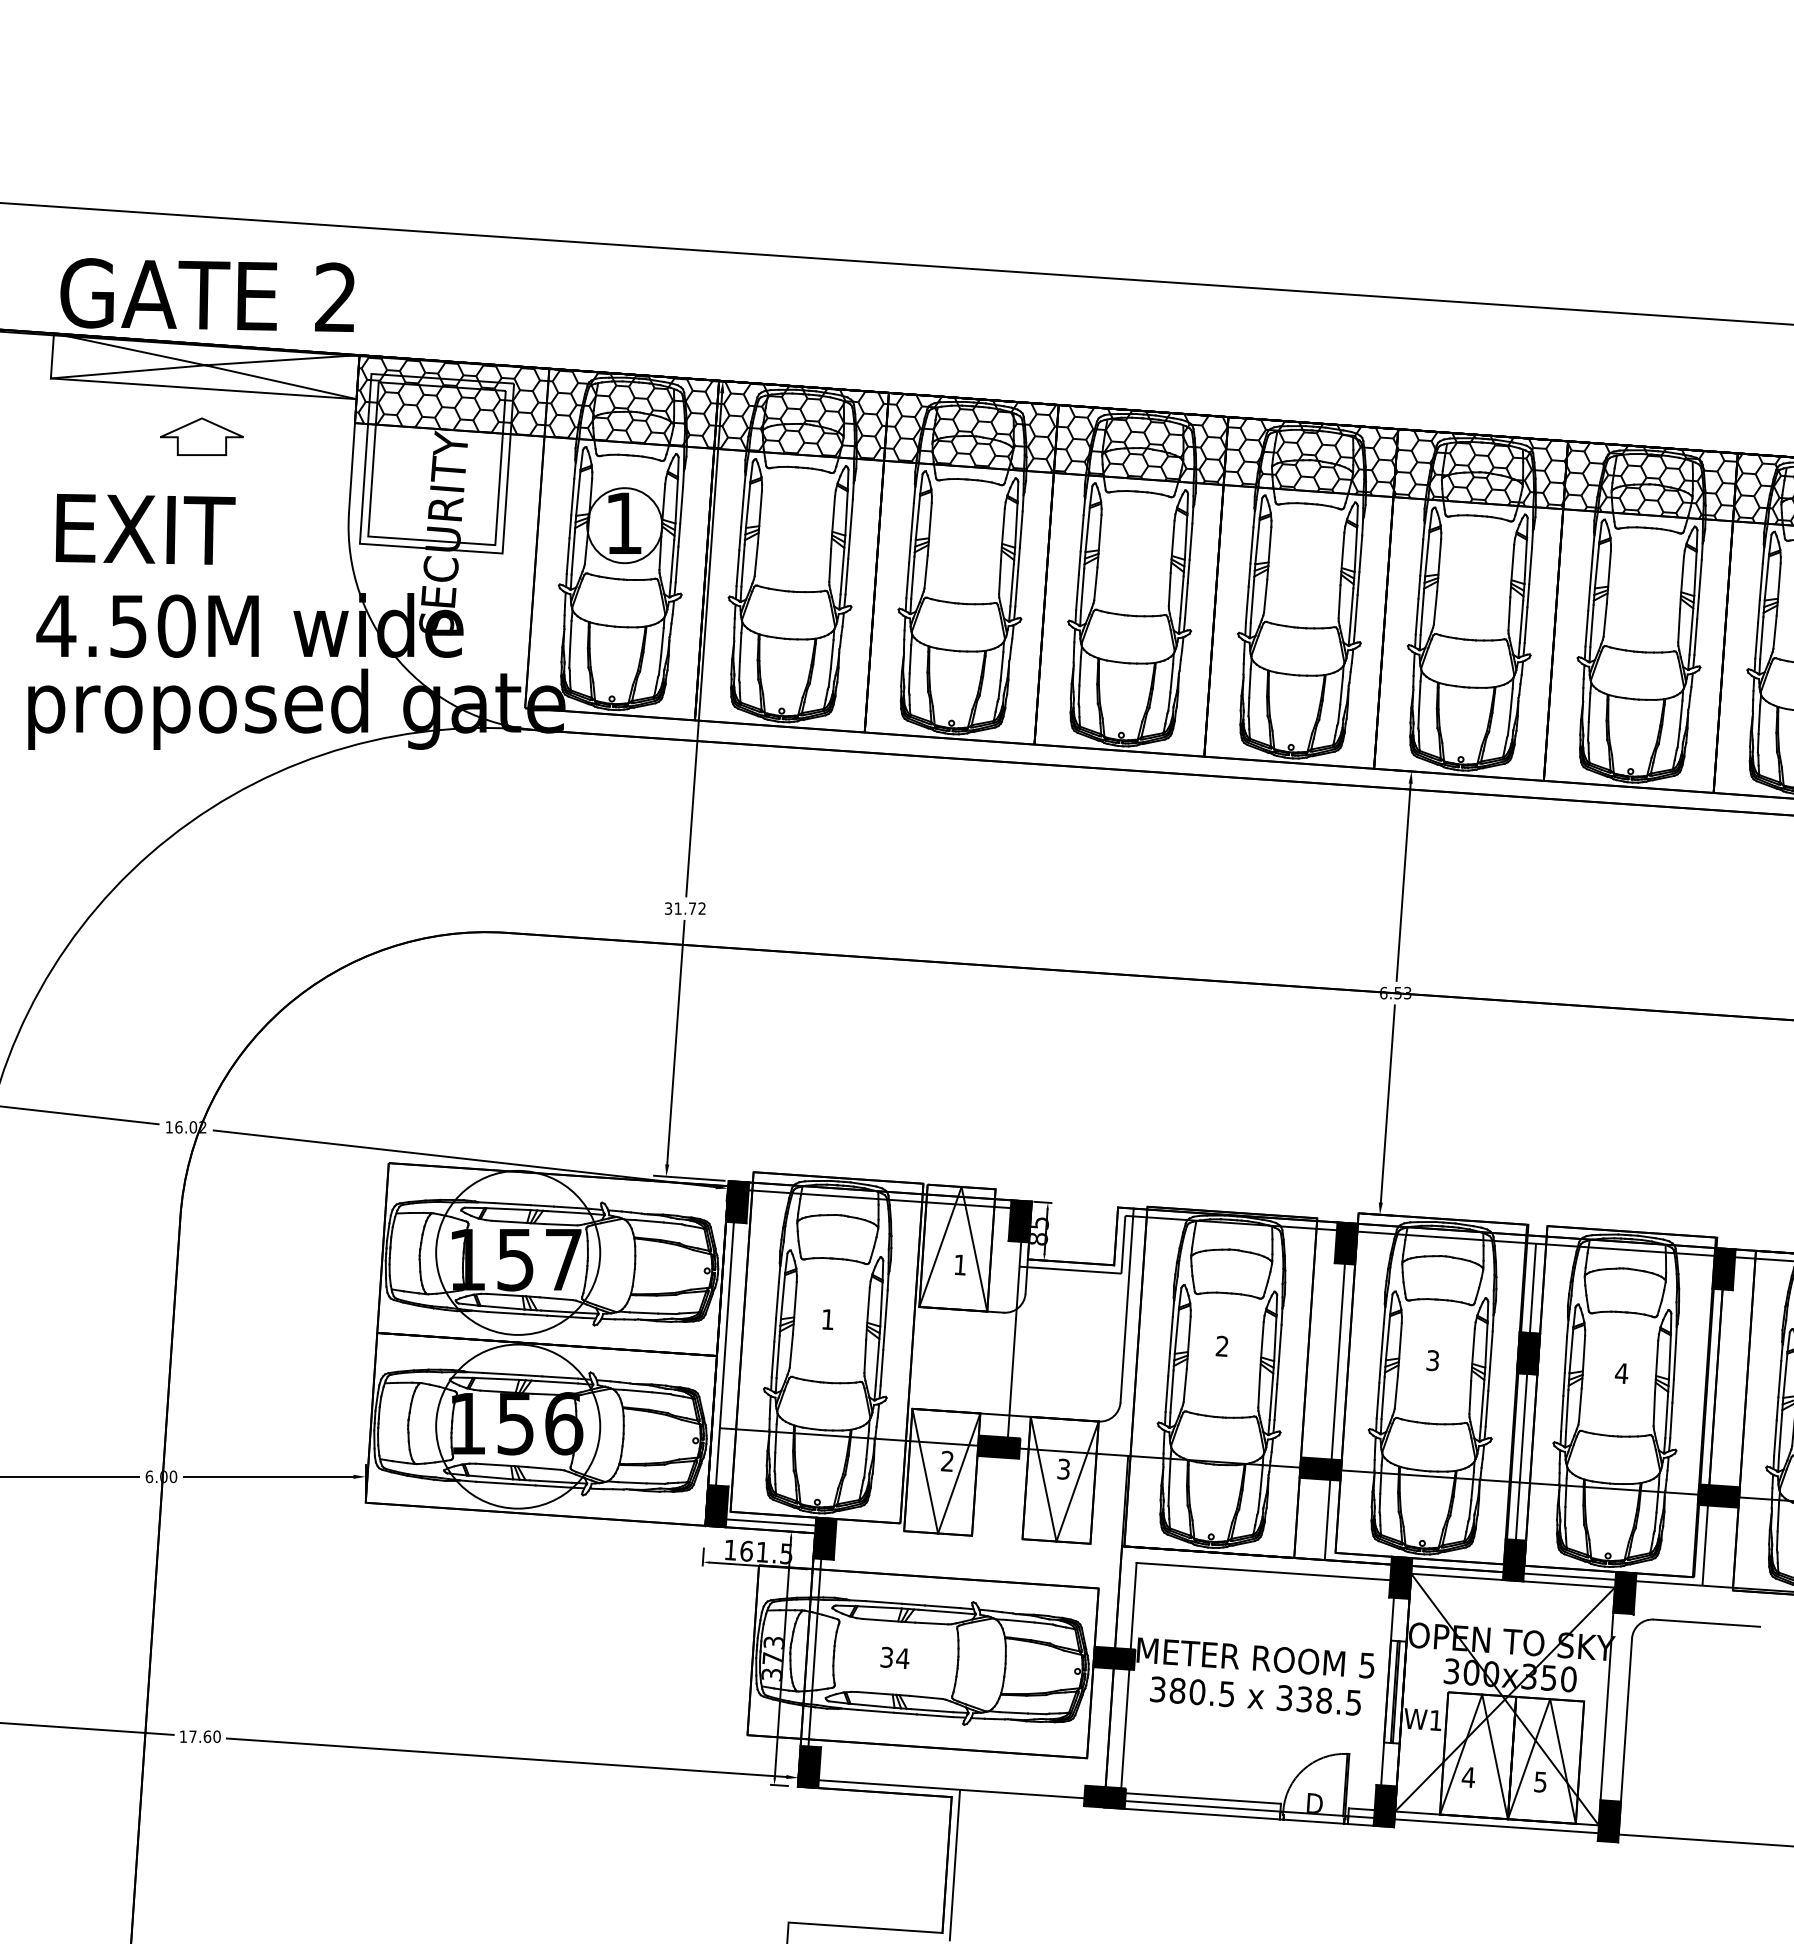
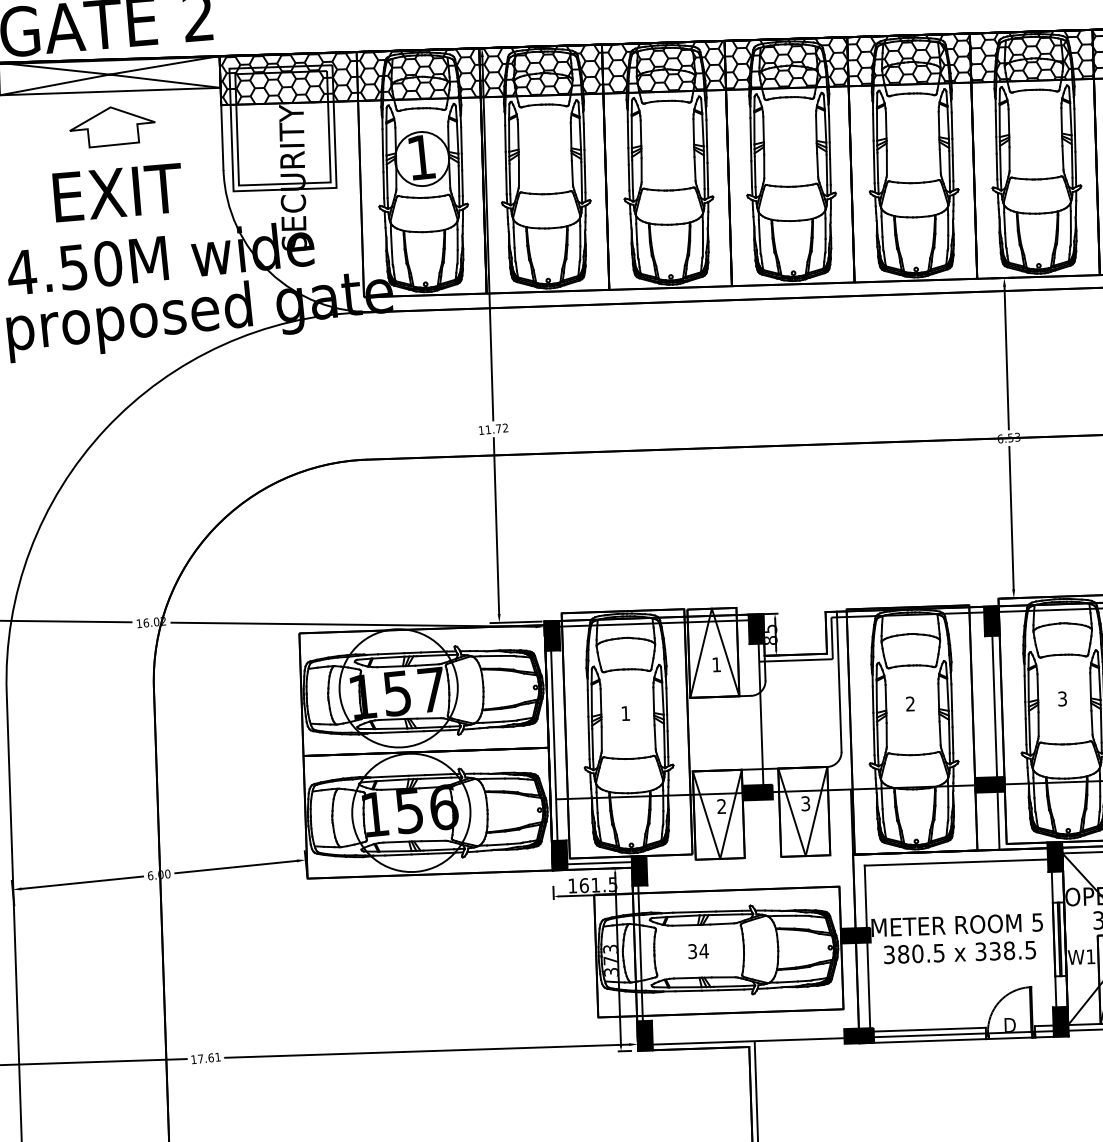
part: (201, 436) -> (112, 125), size x1.43
text: (145, 529) -> (118, 192), moved
text: (668, 908) -> (481, 430), 31.72 -> 11.72
text: (216, 1736) -> (217, 1057), 17.60 -> 17.61

